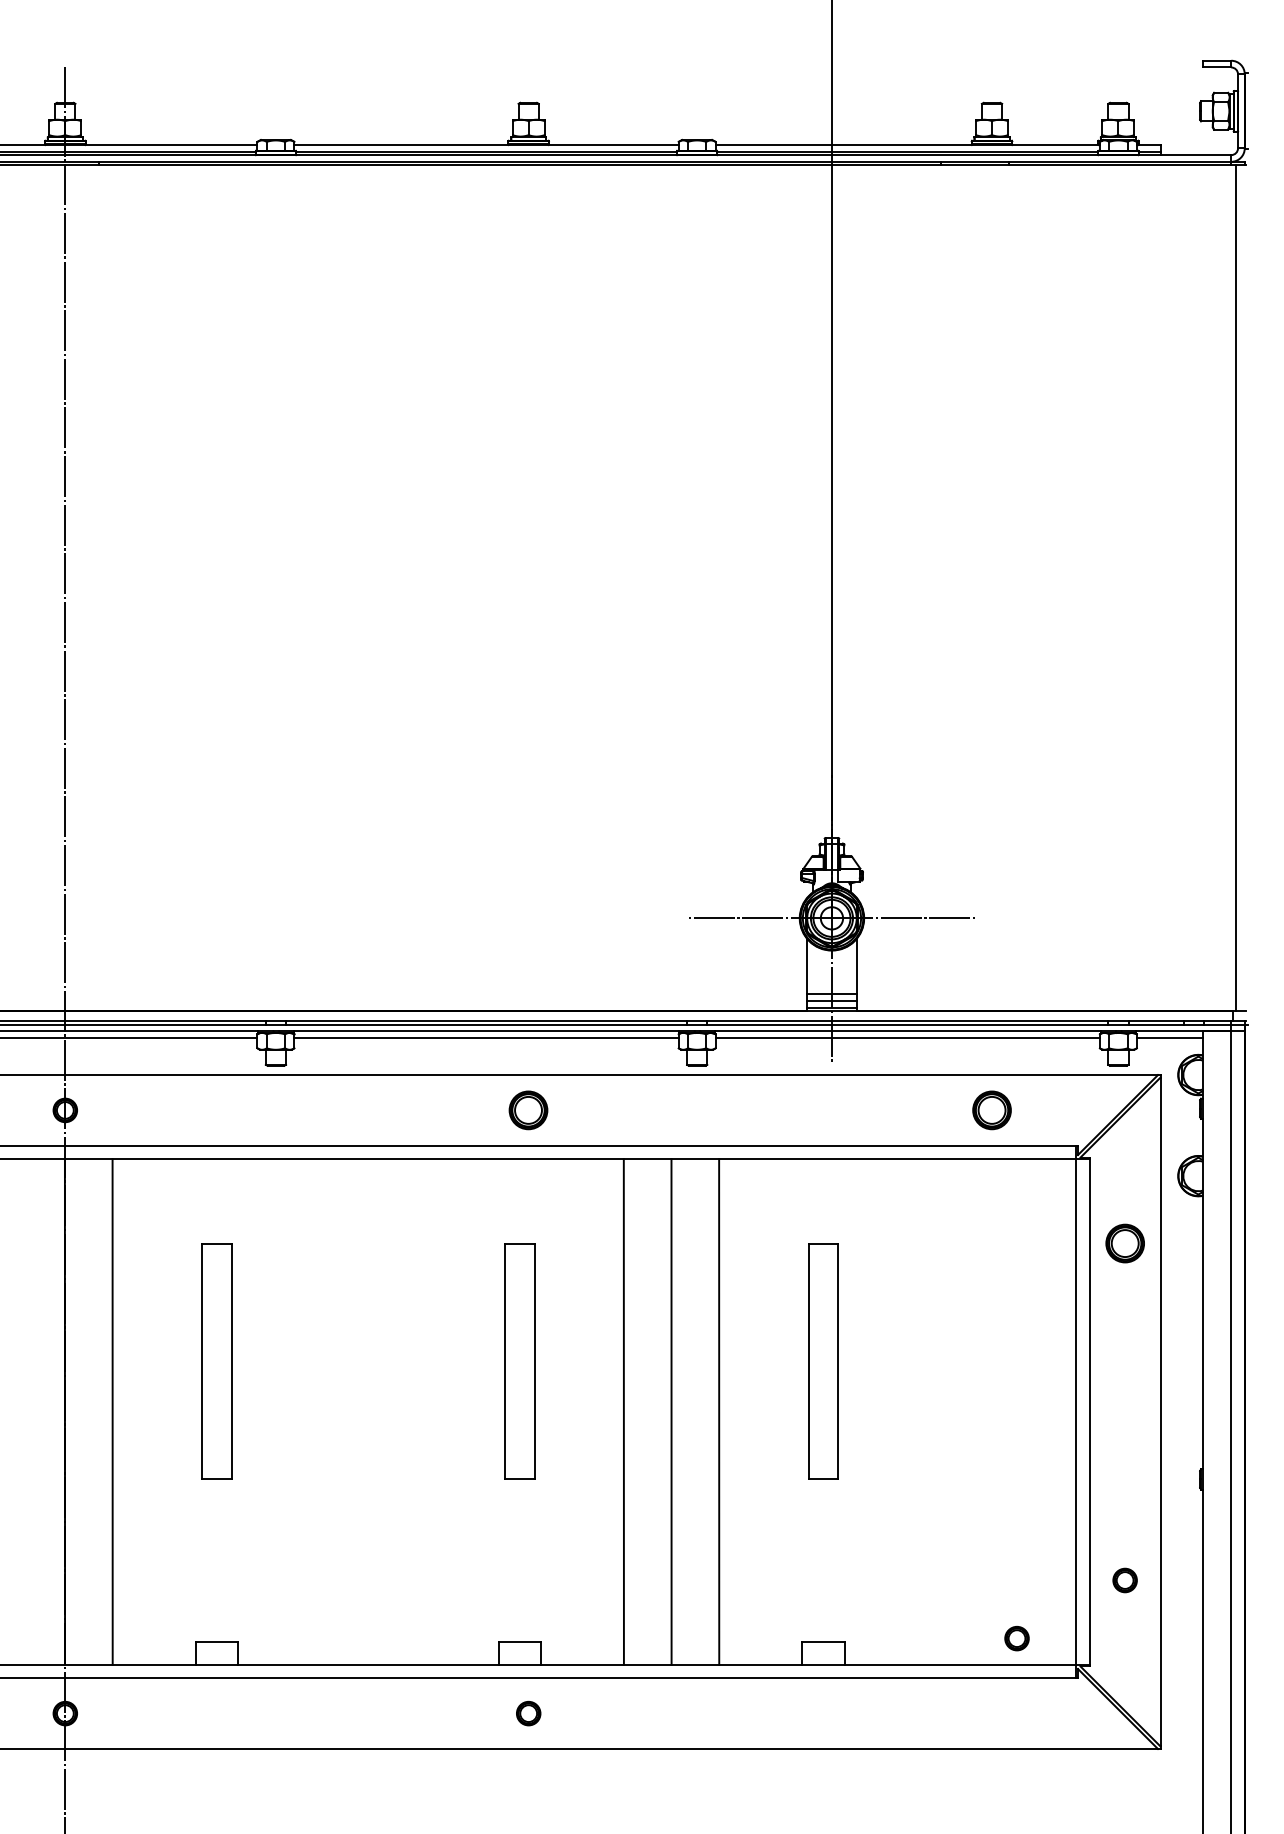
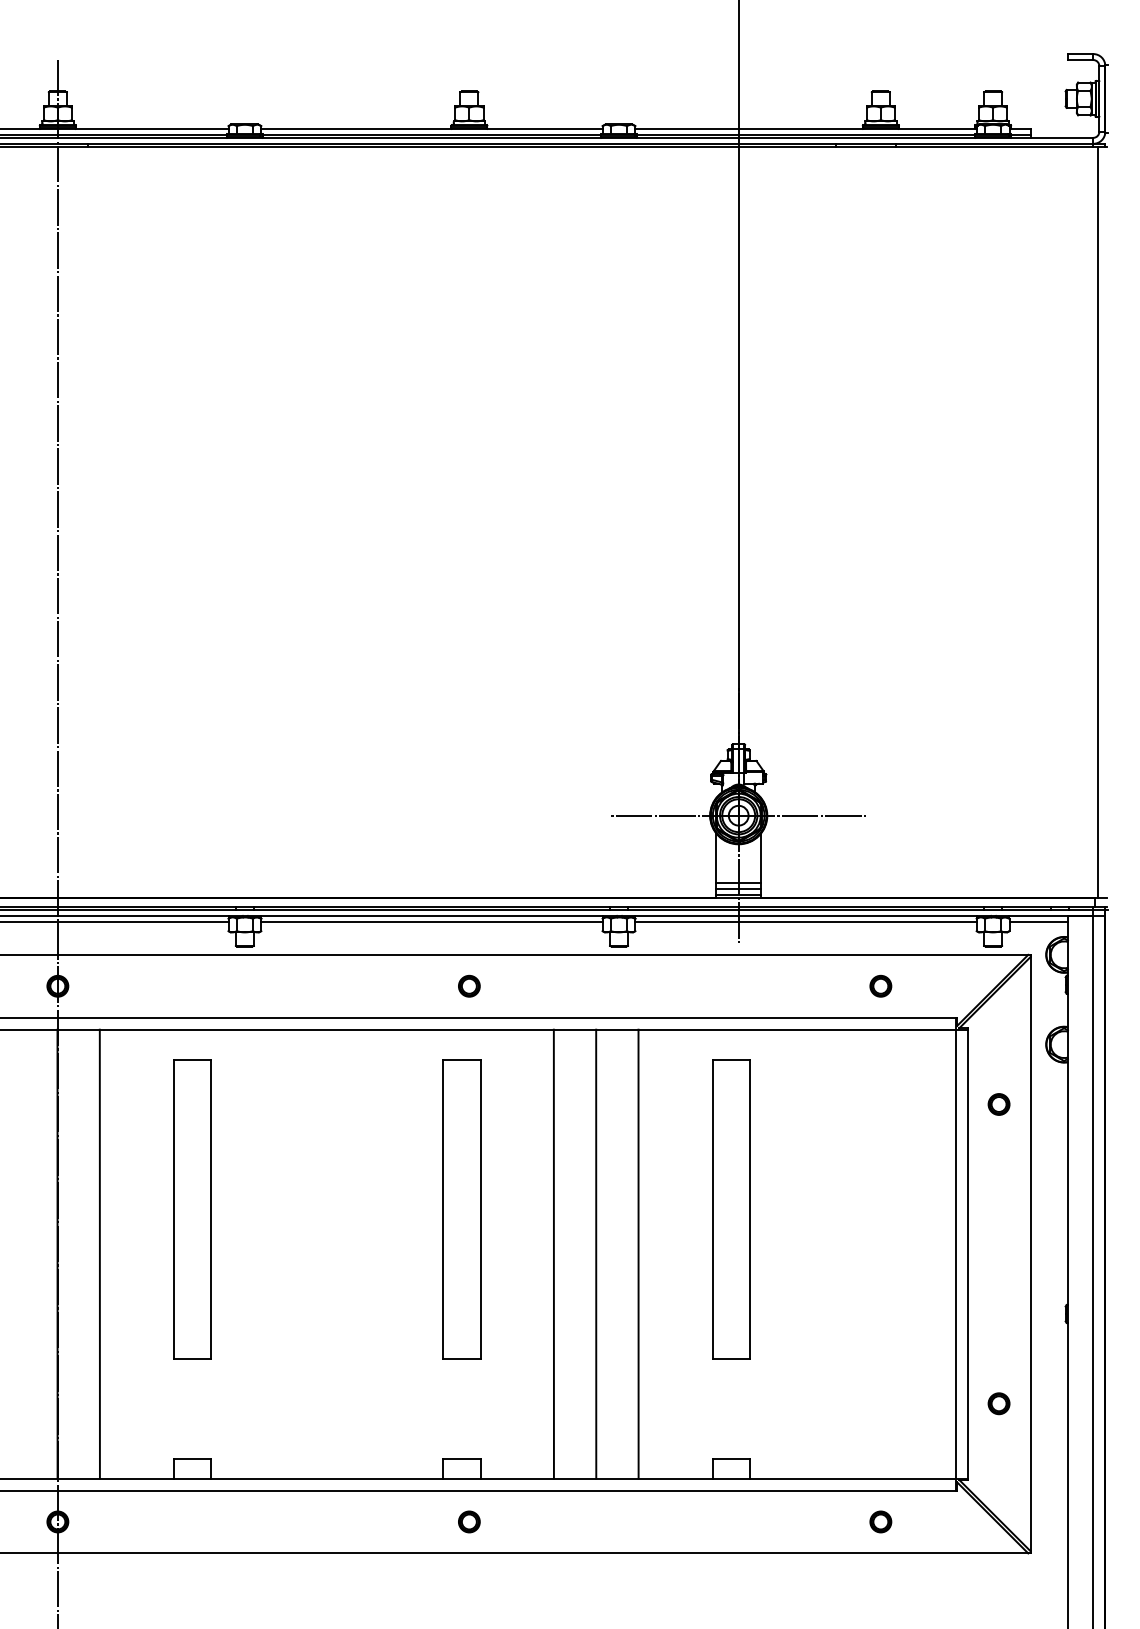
part: (528, 1110) -> (469, 986), size x0.62
part: (991, 1110) -> (880, 986), size x0.62
part: (1124, 1243) -> (998, 1104), size x0.62
part: (216, 1361) -> (192, 1209), size x1.43
part: (519, 1361) -> (461, 1209), size x1.43
part: (823, 1361) -> (731, 1209), size x1.43
part: (1016, 1638) -> (880, 1521), moved

